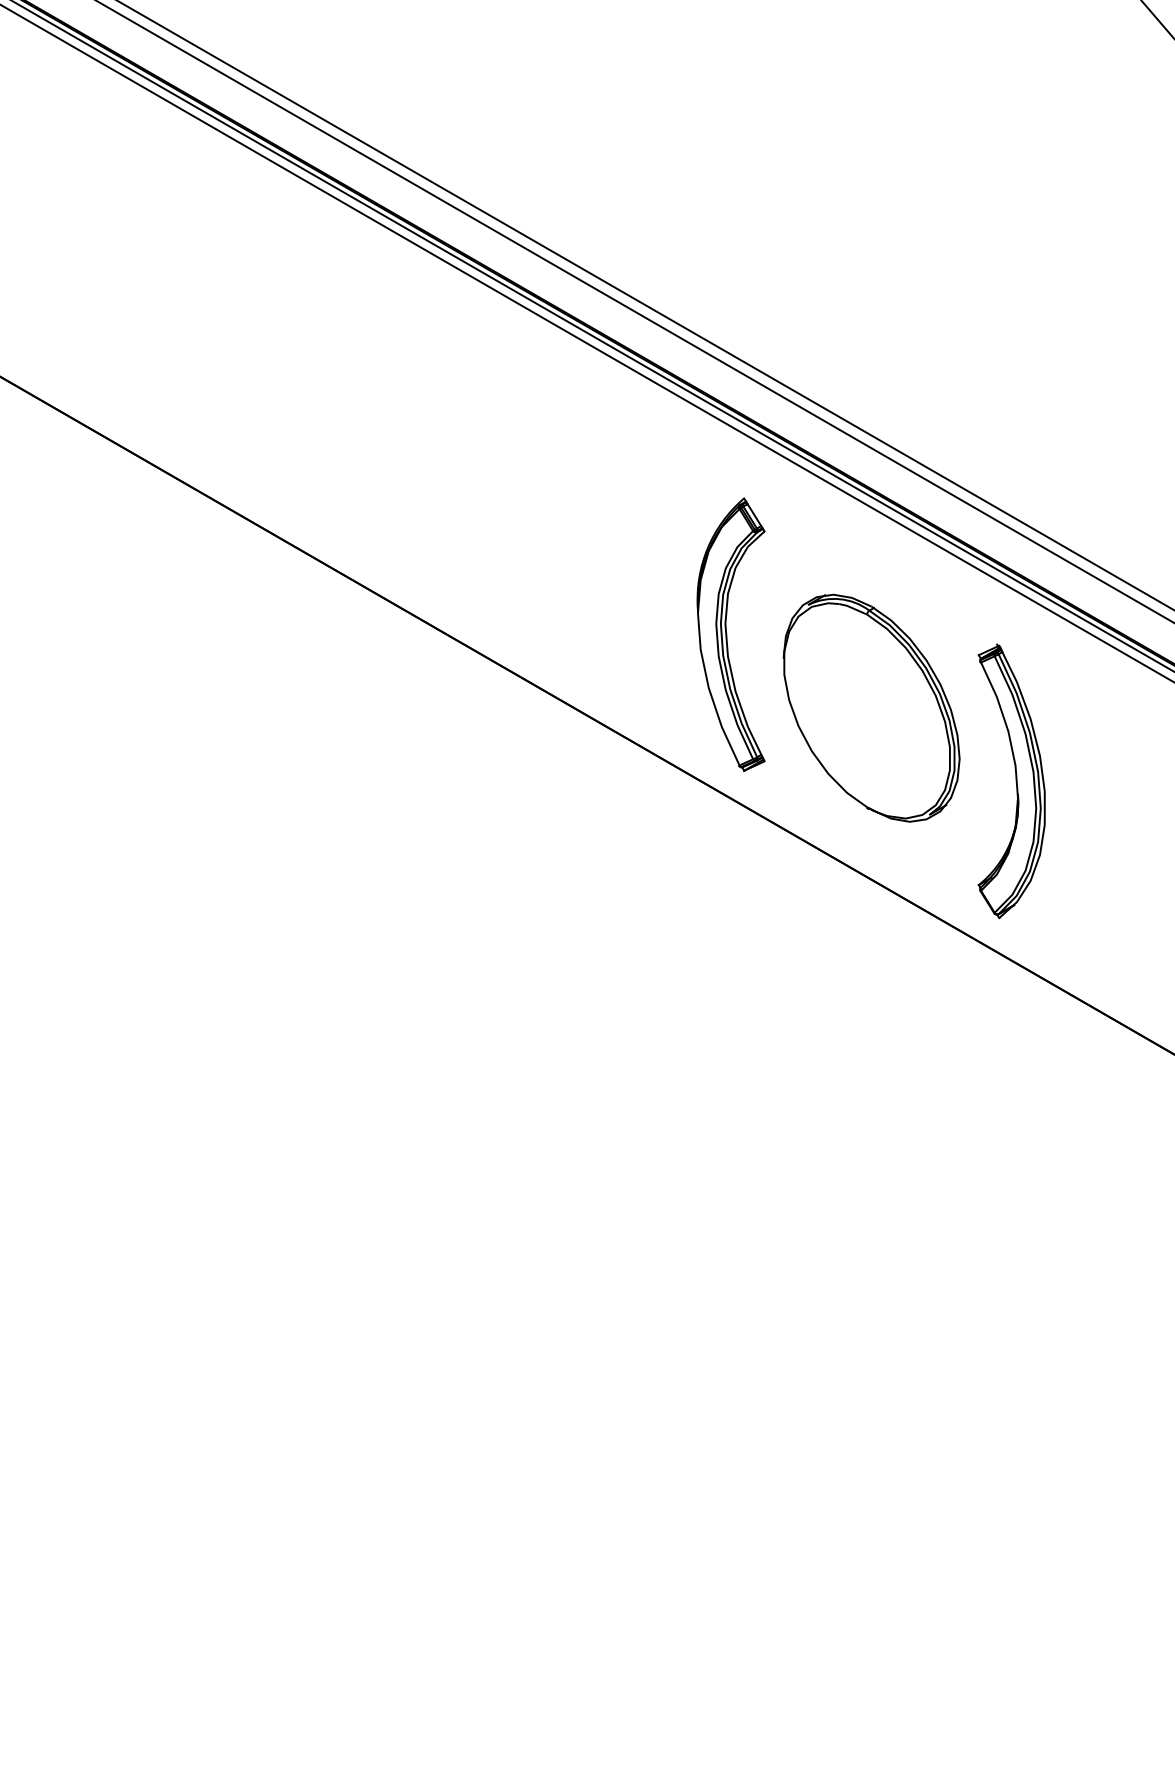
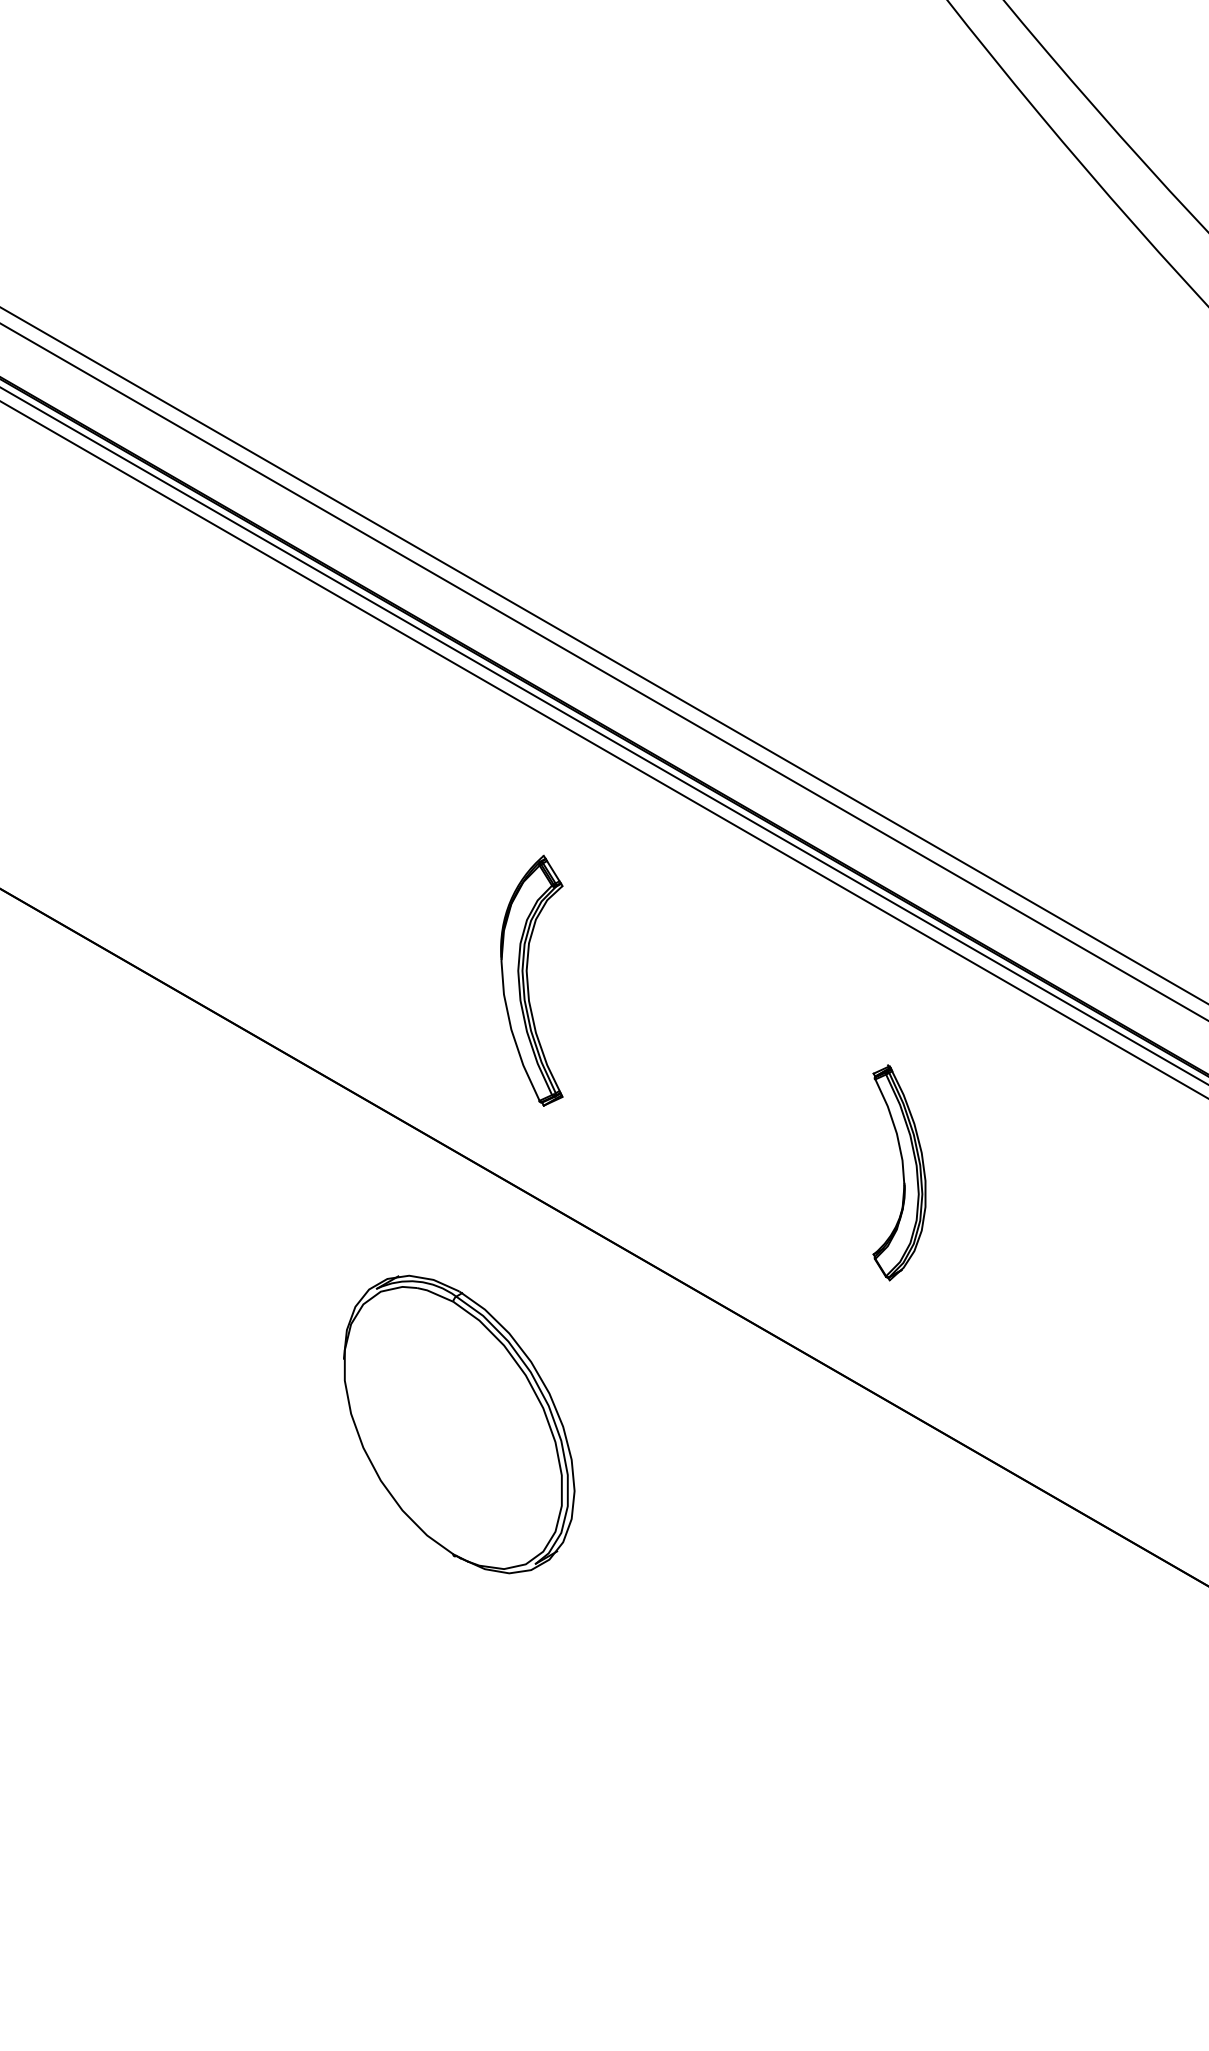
part: (730, 634) -> (531, 980), size x0.7
part: (871, 707) -> (459, 1423), moved
part: (1011, 780) -> (899, 1171), size x0.6

